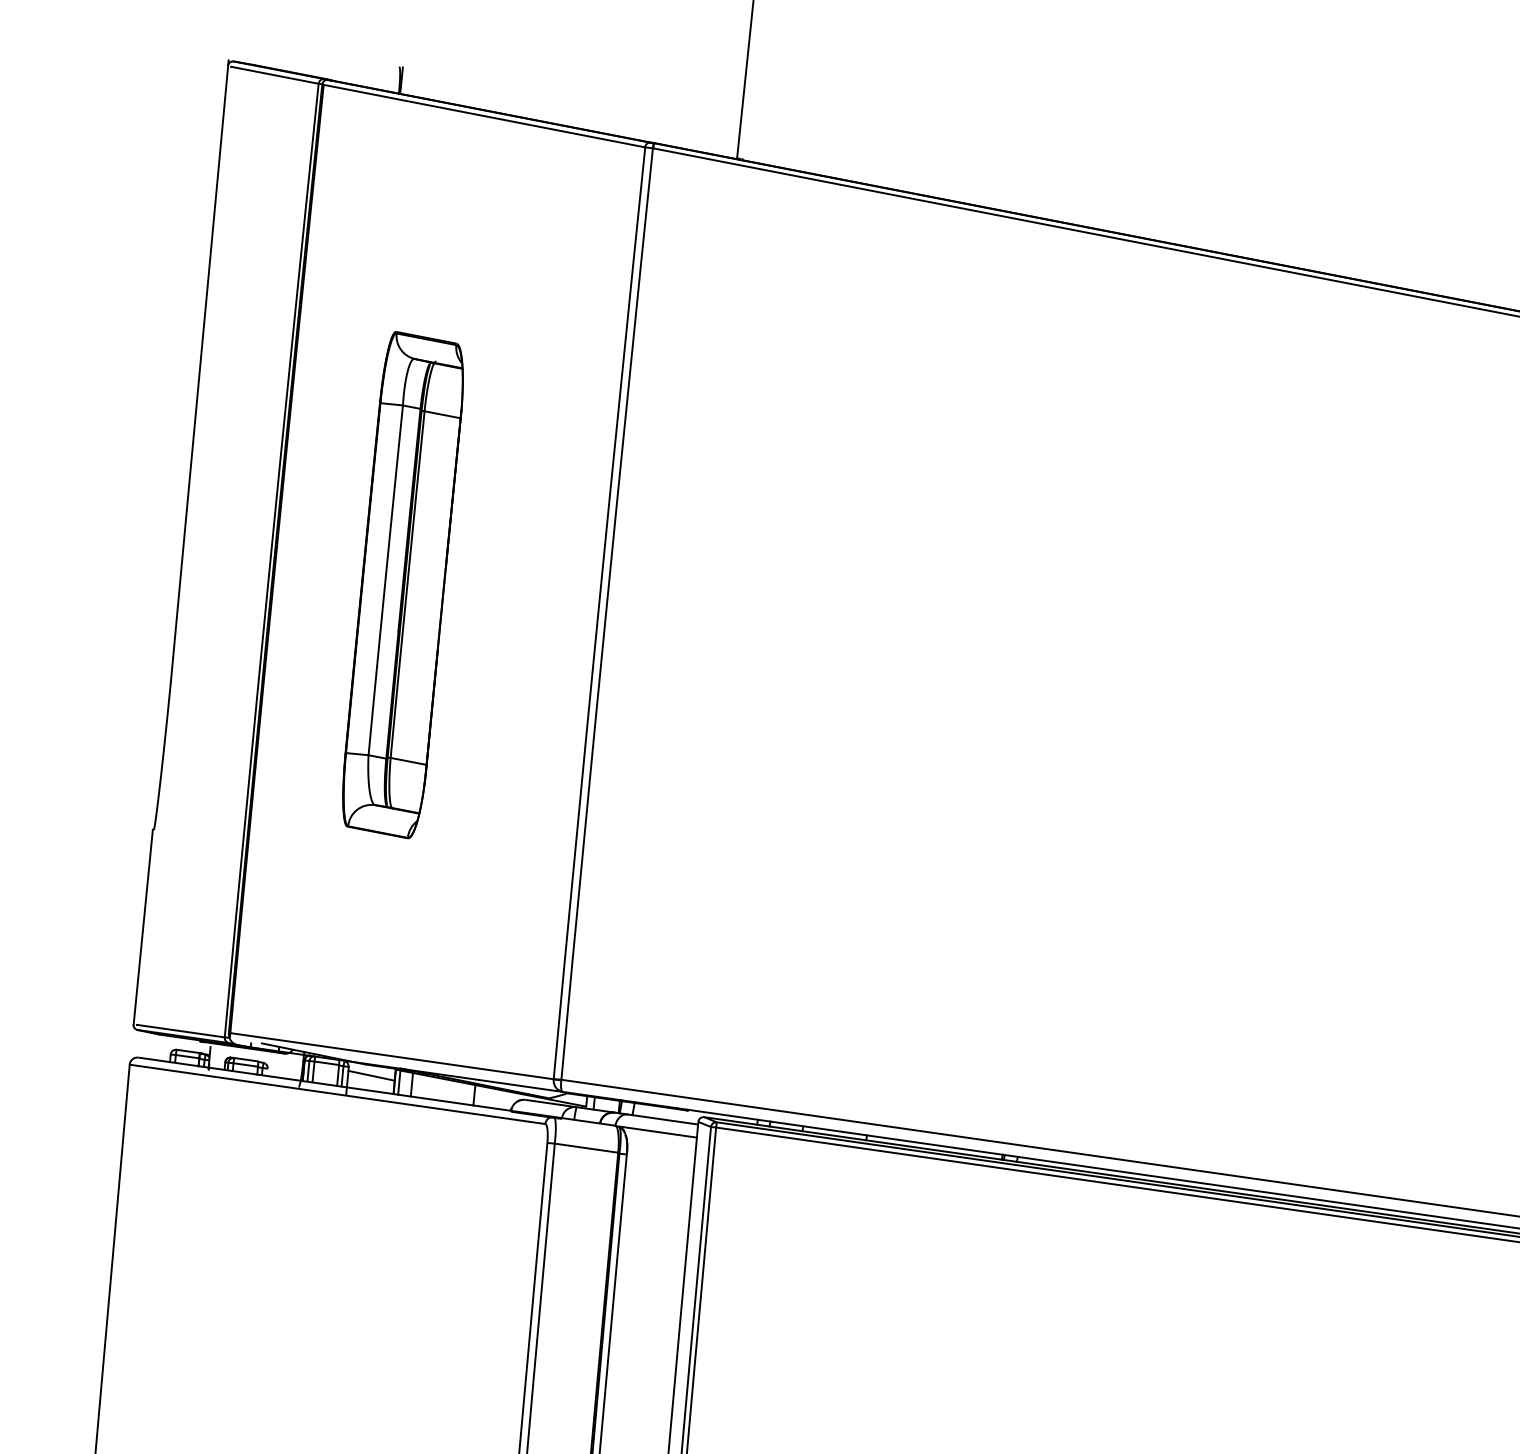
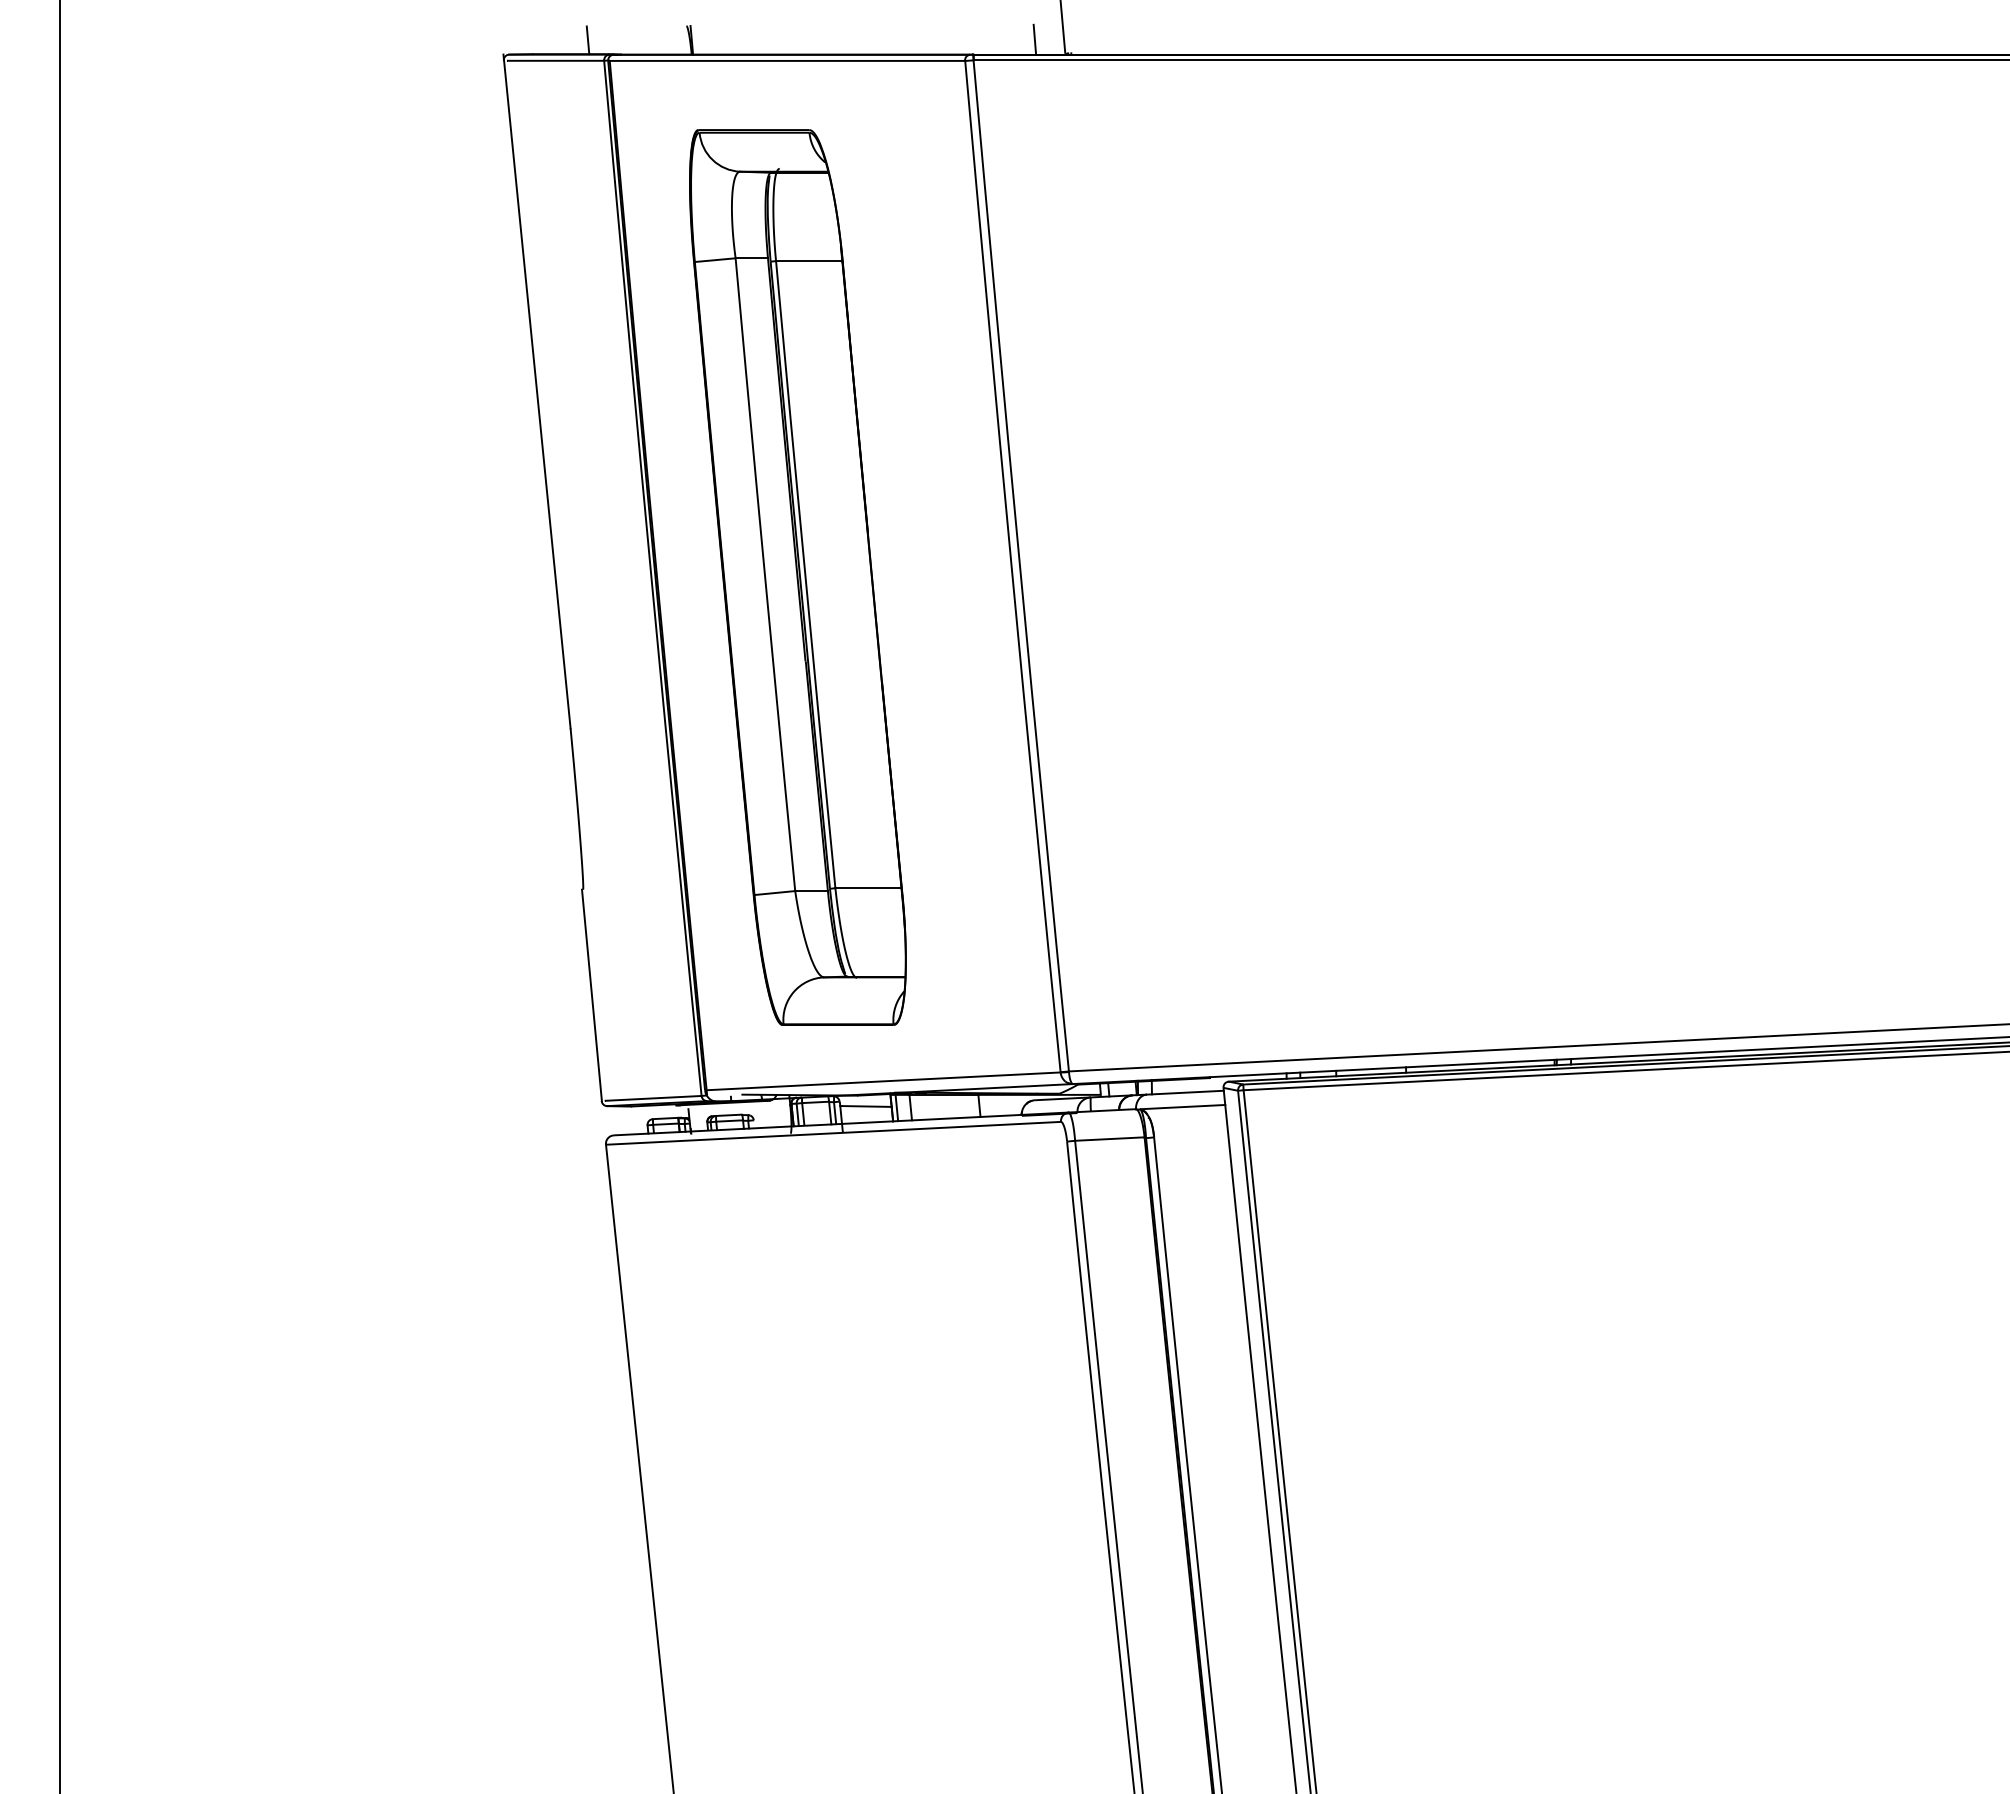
line: (307, 62) -> (587, 40), added
line: (711, 140) -> (1034, 39), added
part: (402, 585) -> (797, 577), size x1.67

